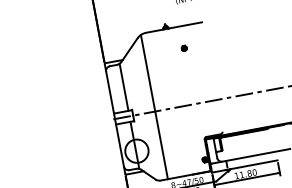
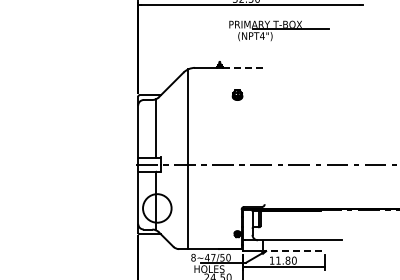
line: (184, 25) -> (243, 67), solid -> dashed
part: (184, 48) -> (237, 95), size x1.6
line: (251, 165) -> (292, 251), solid -> dashed

